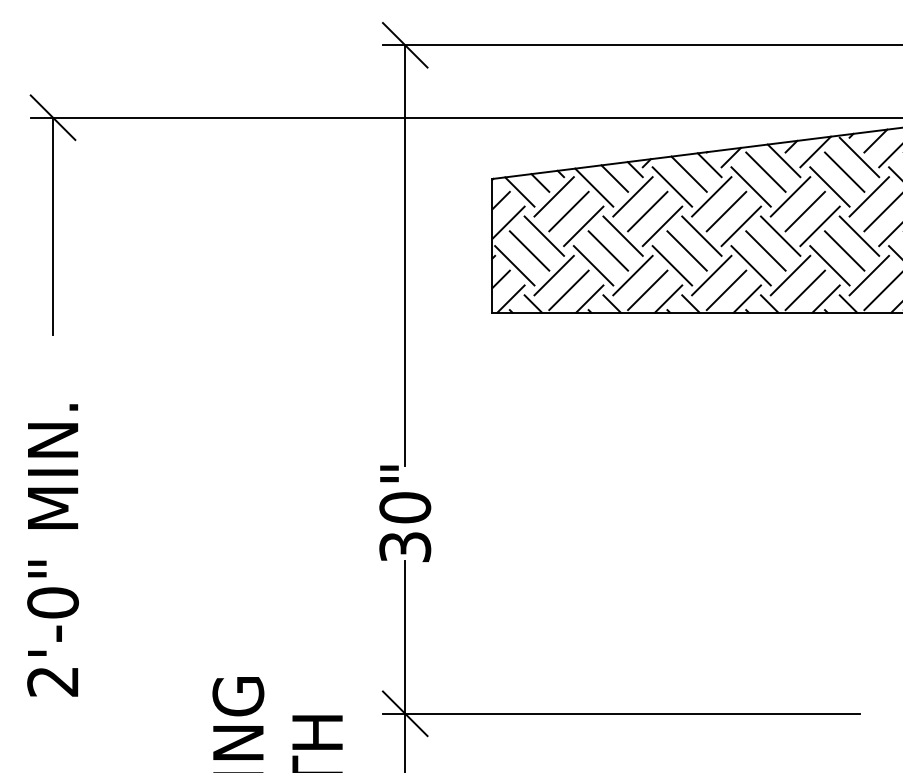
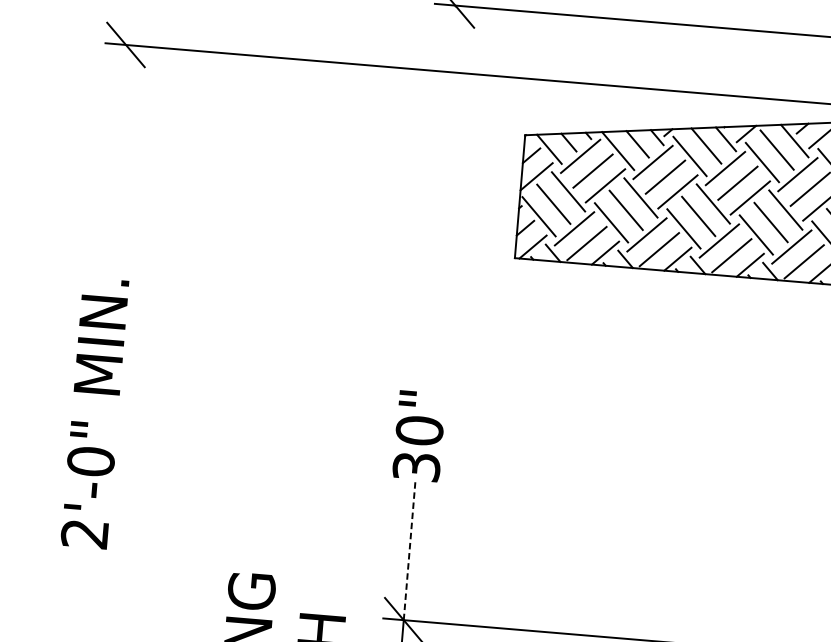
line: (53, 225) -> (118, 144), removed
line: (405, 255) -> (439, 198), removed
text: (52, 550) -> (94, 413), moved
line: (405, 637) -> (409, 550), solid -> dashed

